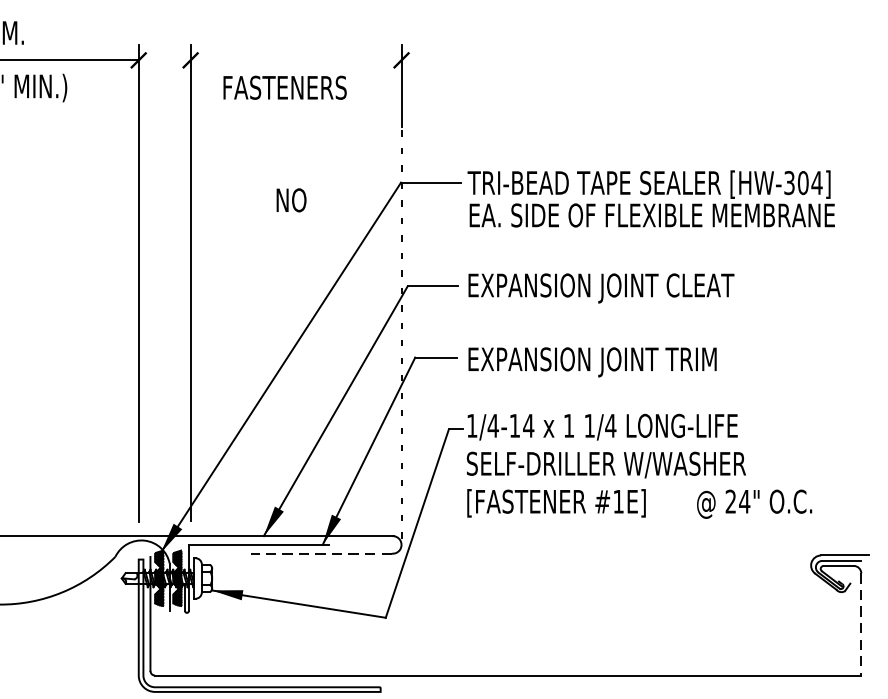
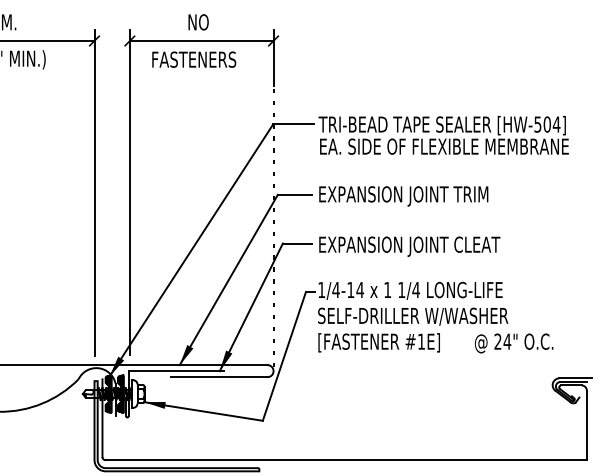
line: (295, 59) -> (201, 40), added
text: (788, 181) -> (537, 123), [HW-304] -> [HW-504]
text: (291, 200) -> (198, 22), moved
text: (699, 285) -> (476, 194), EXPANSION JOINT CLEAT -> EXPANSION JOINT TRIM
text: (699, 359) -> (476, 244), EXPANSION JOINT TRIM -> EXPANSION JOINT CLEAT
line: (322, 554) -> (219, 377), dashed -> solid
line: (860, 624) -> (586, 425), dashed -> solid

